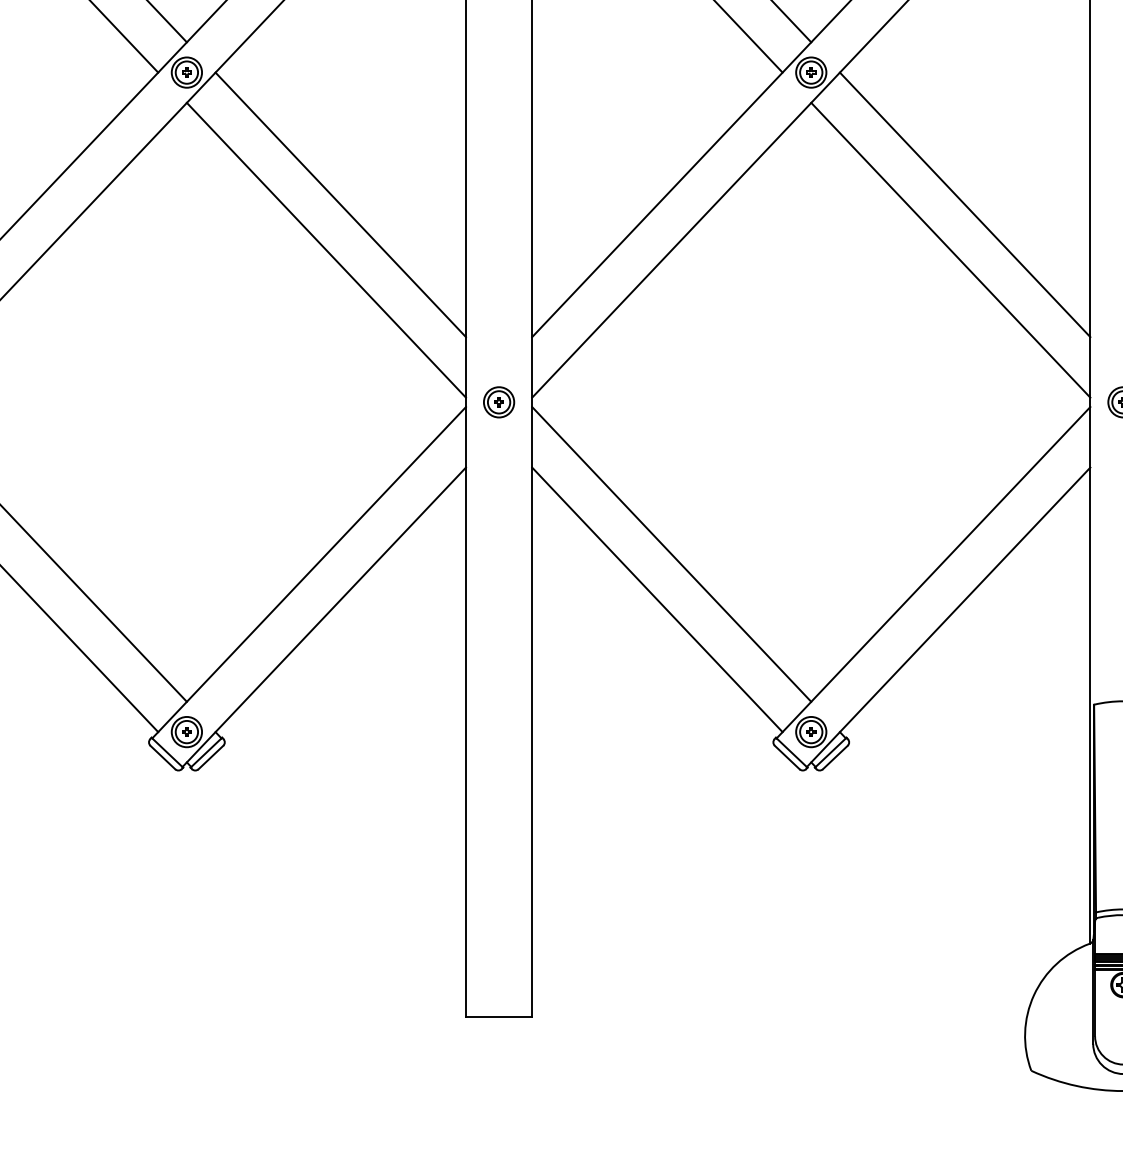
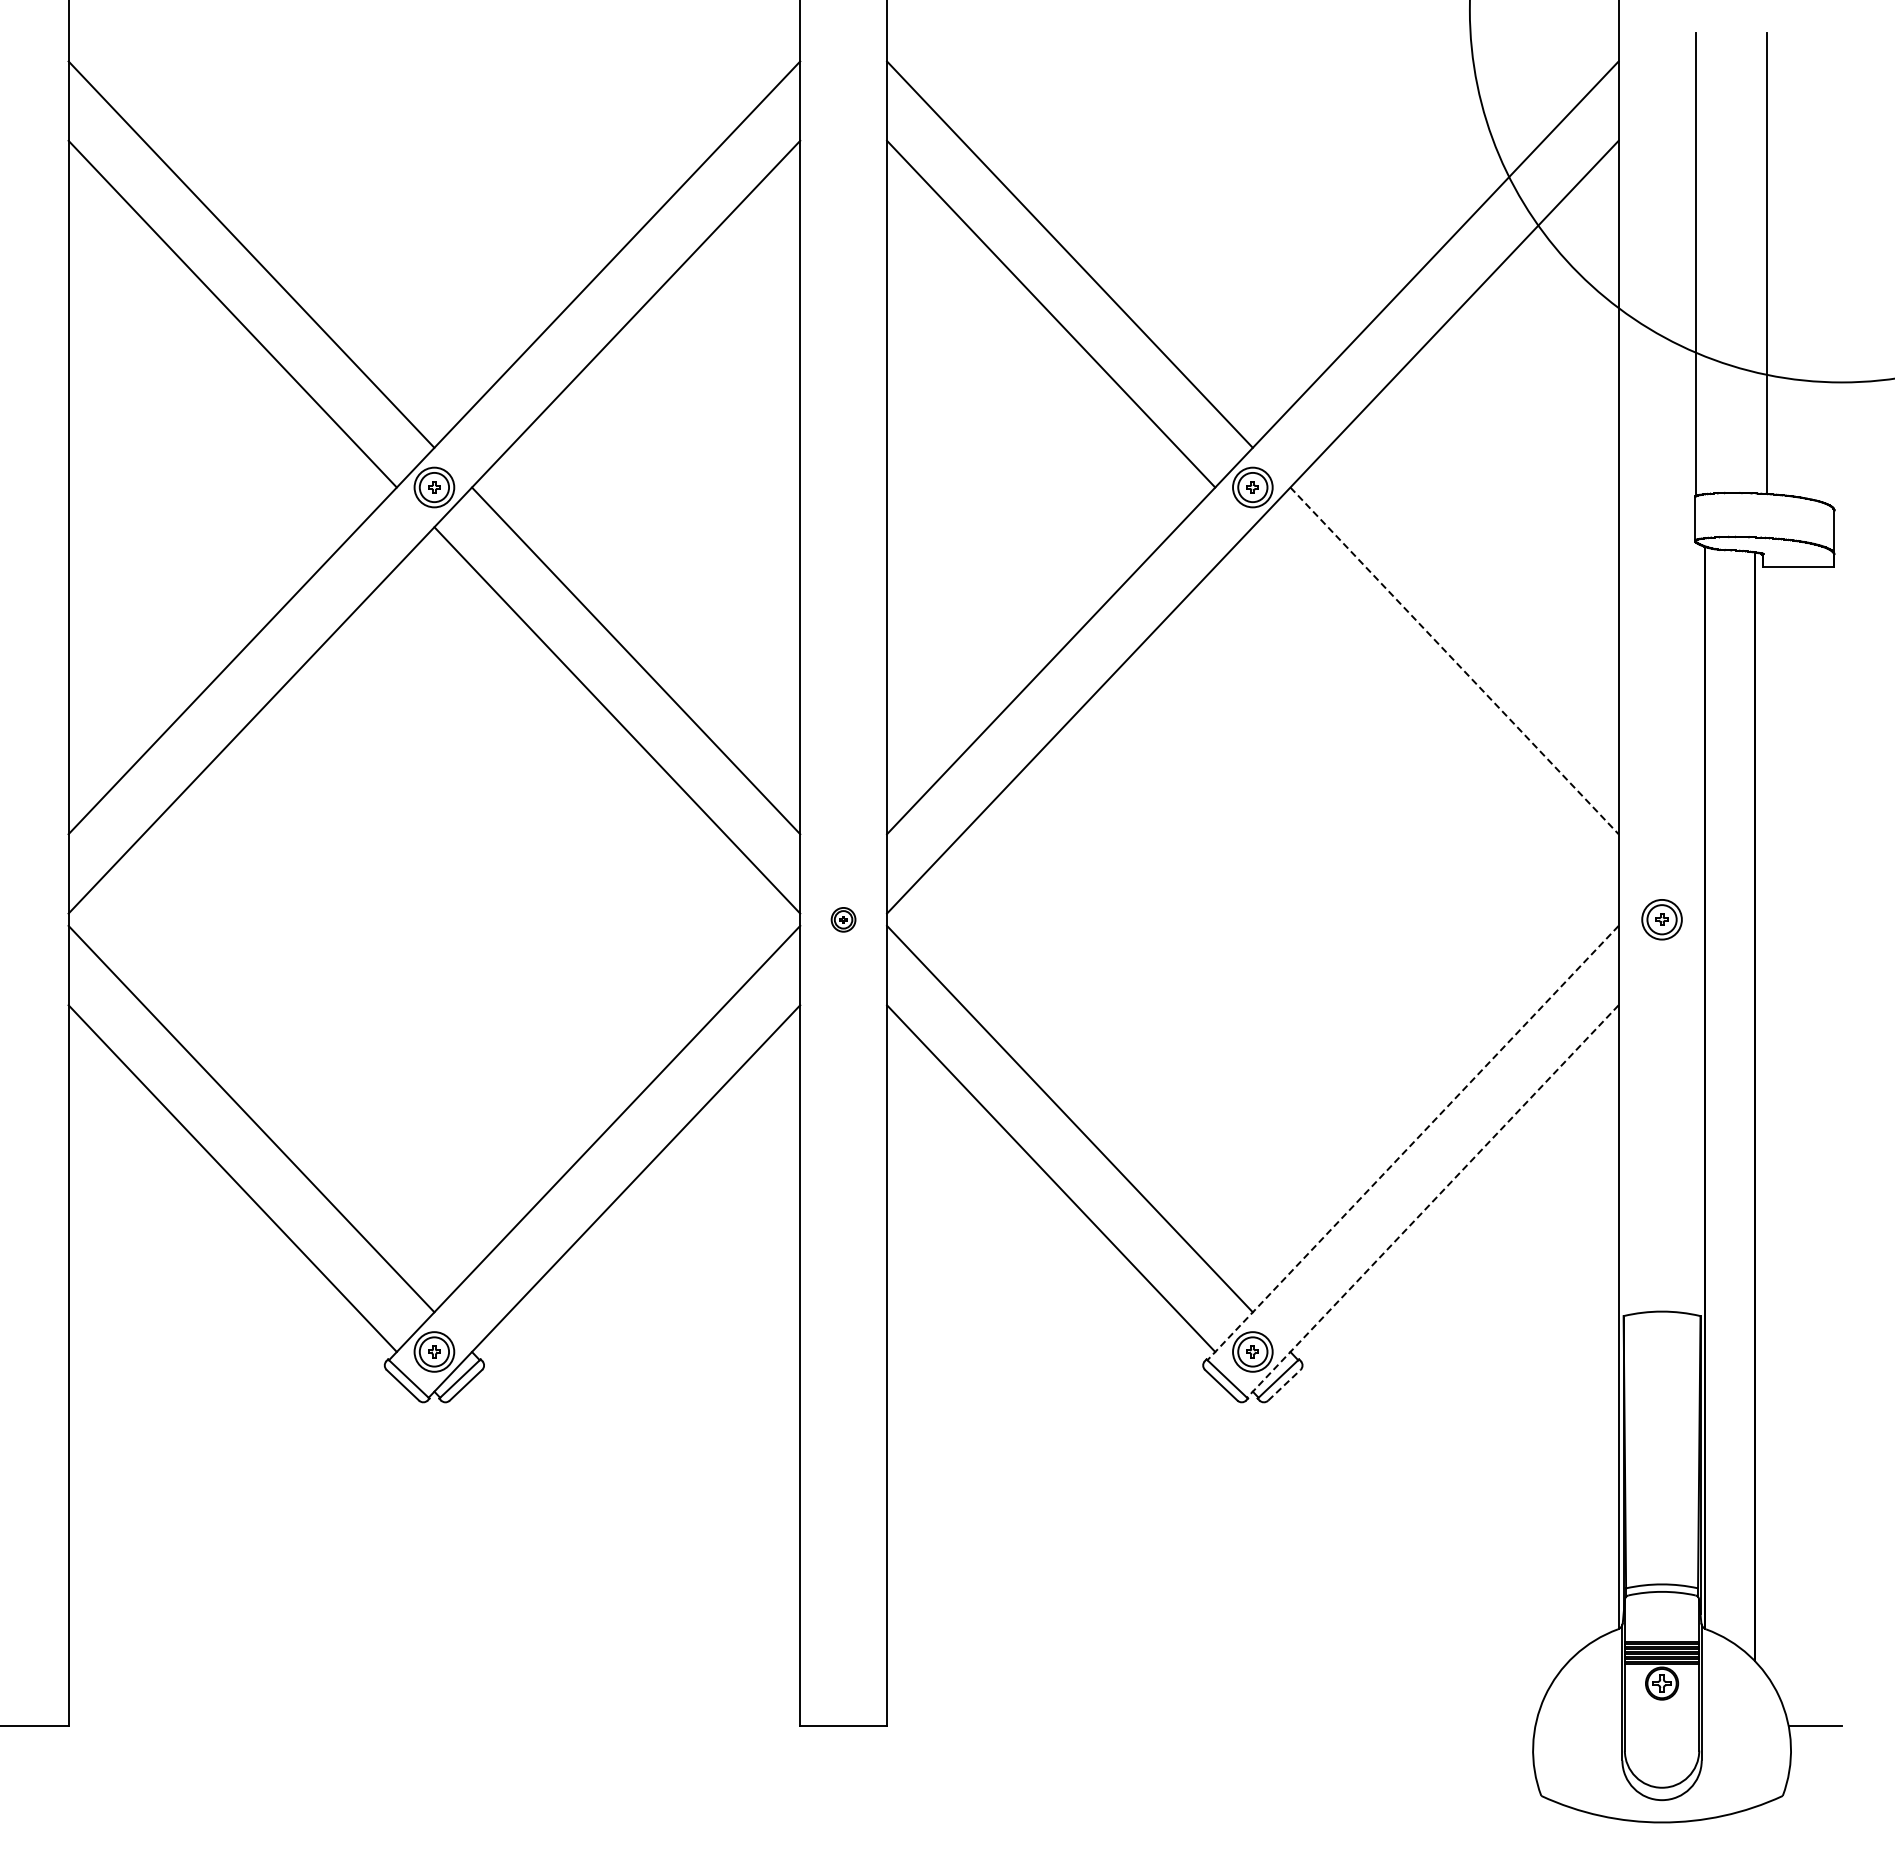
line: (965, 204) -> (1454, 660), solid -> dashed
line: (950, 250) -> (1435, 720), removed
part: (498, 402) -> (843, 919), size x0.6
line: (933, 573) -> (1412, 1143), solid -> dashed
line: (948, 617) -> (1432, 1201), solid -> dashed
line: (835, 756) -> (1284, 1384), solid -> dashed

